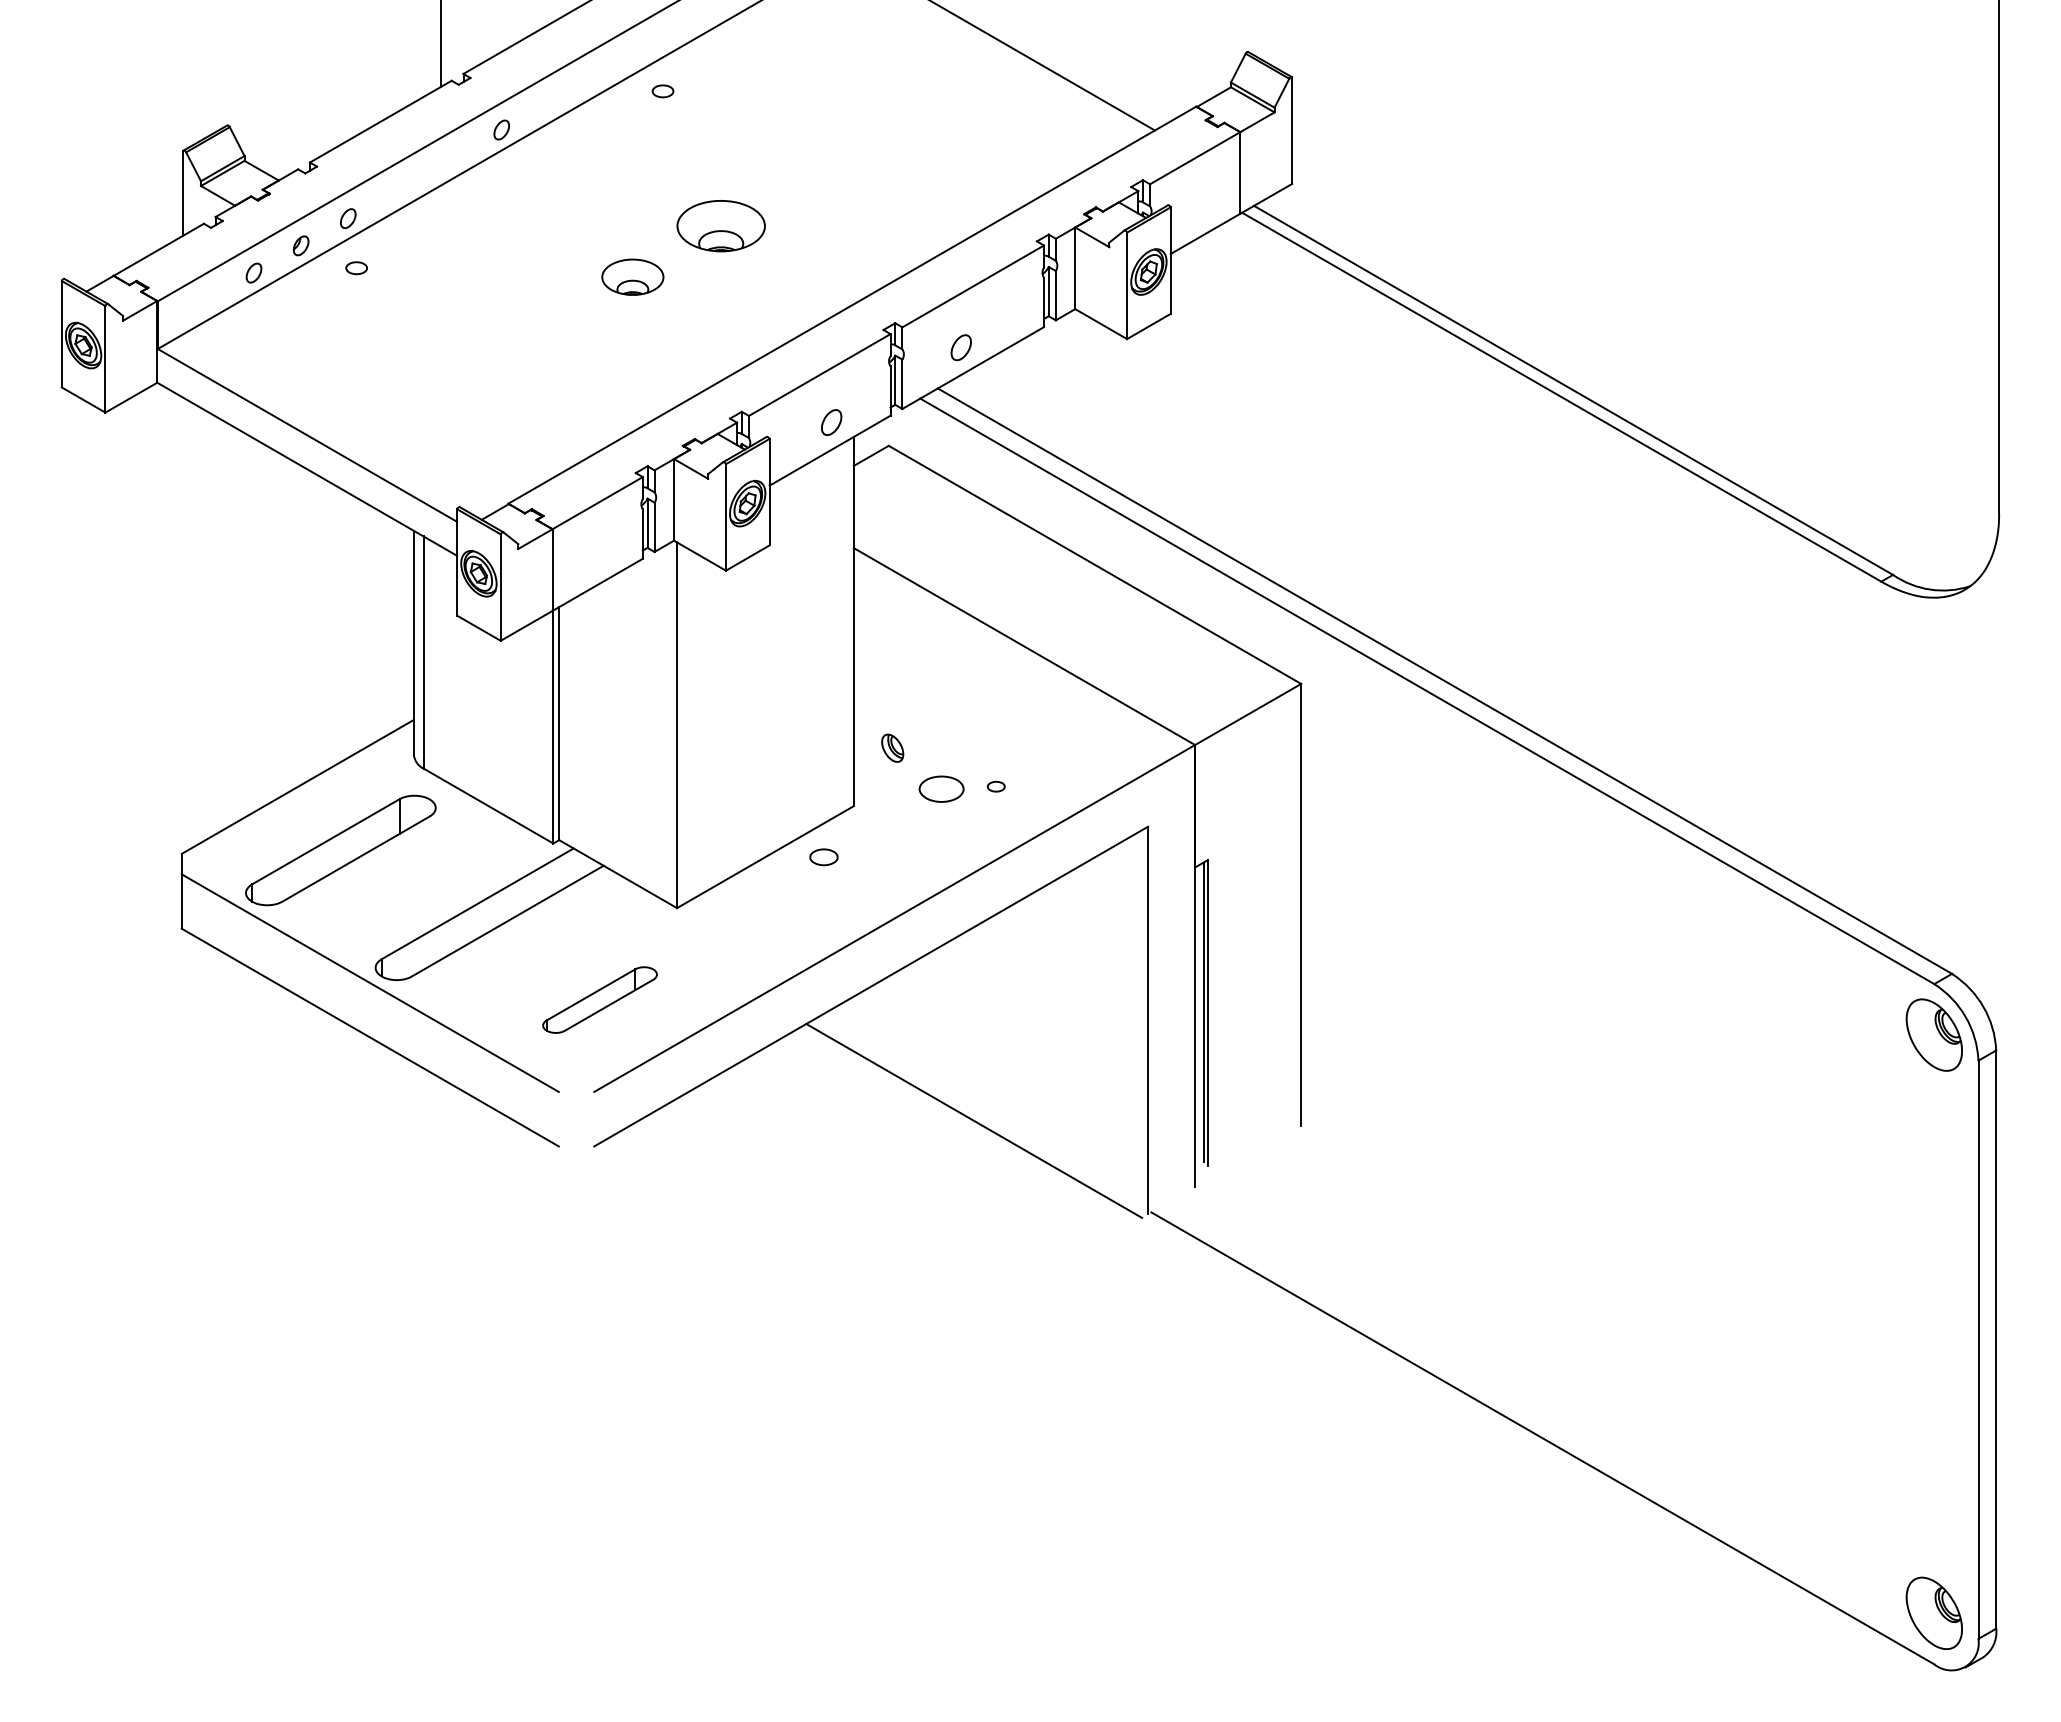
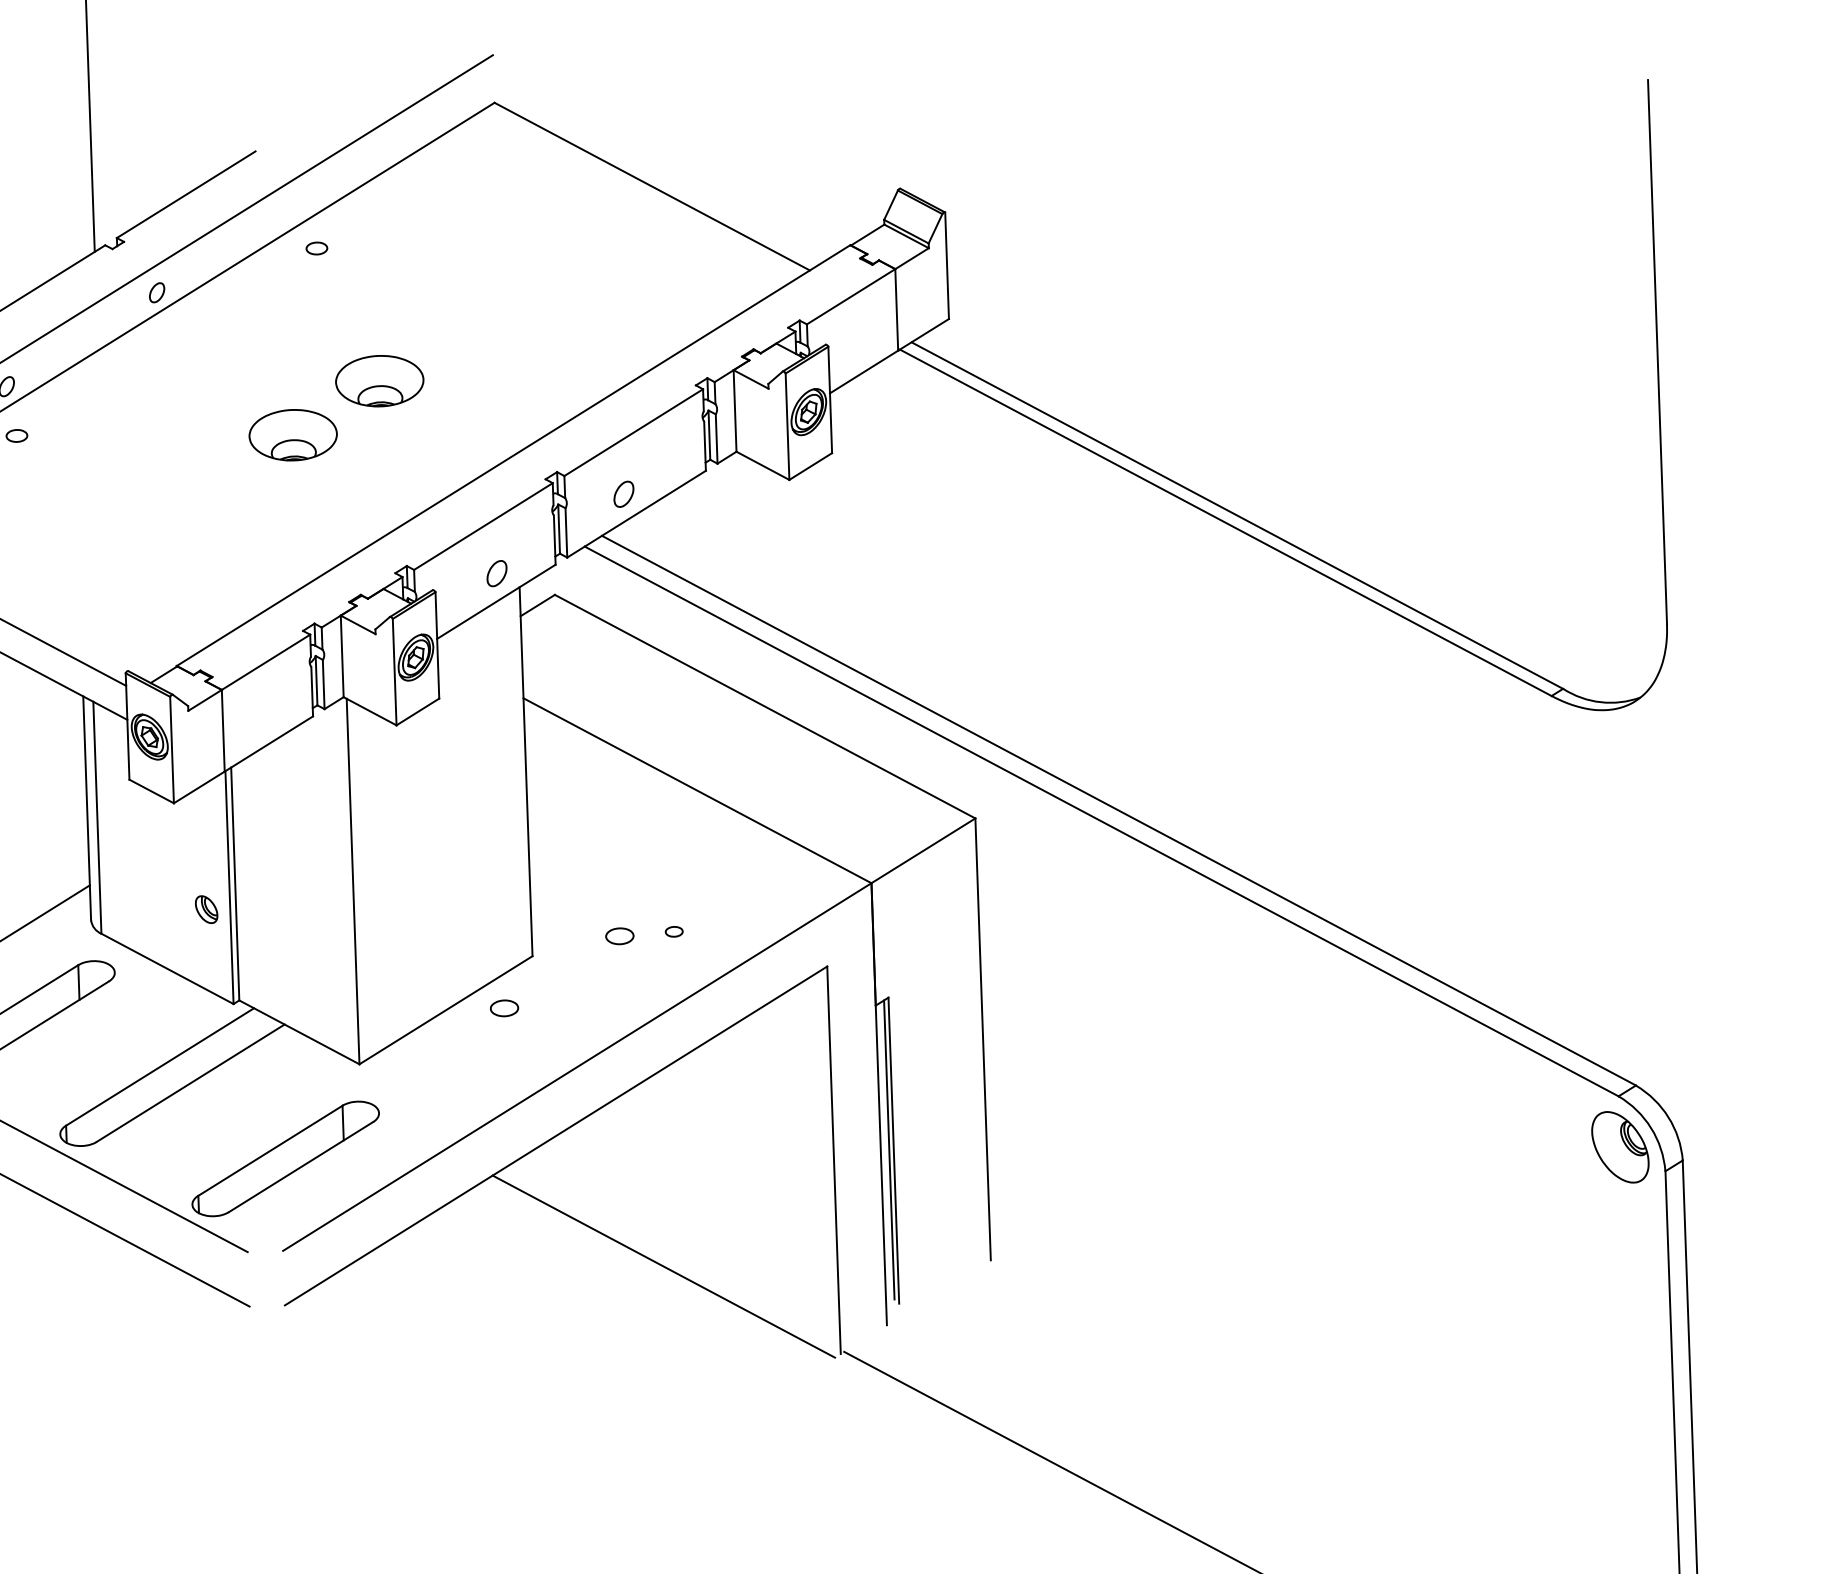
part: (632, 277) -> (292, 435), size x1.43
part: (892, 747) -> (206, 908), moved
part: (941, 789) -> (619, 936), size x0.62
part: (599, 999) -> (285, 1158), size x1.67

